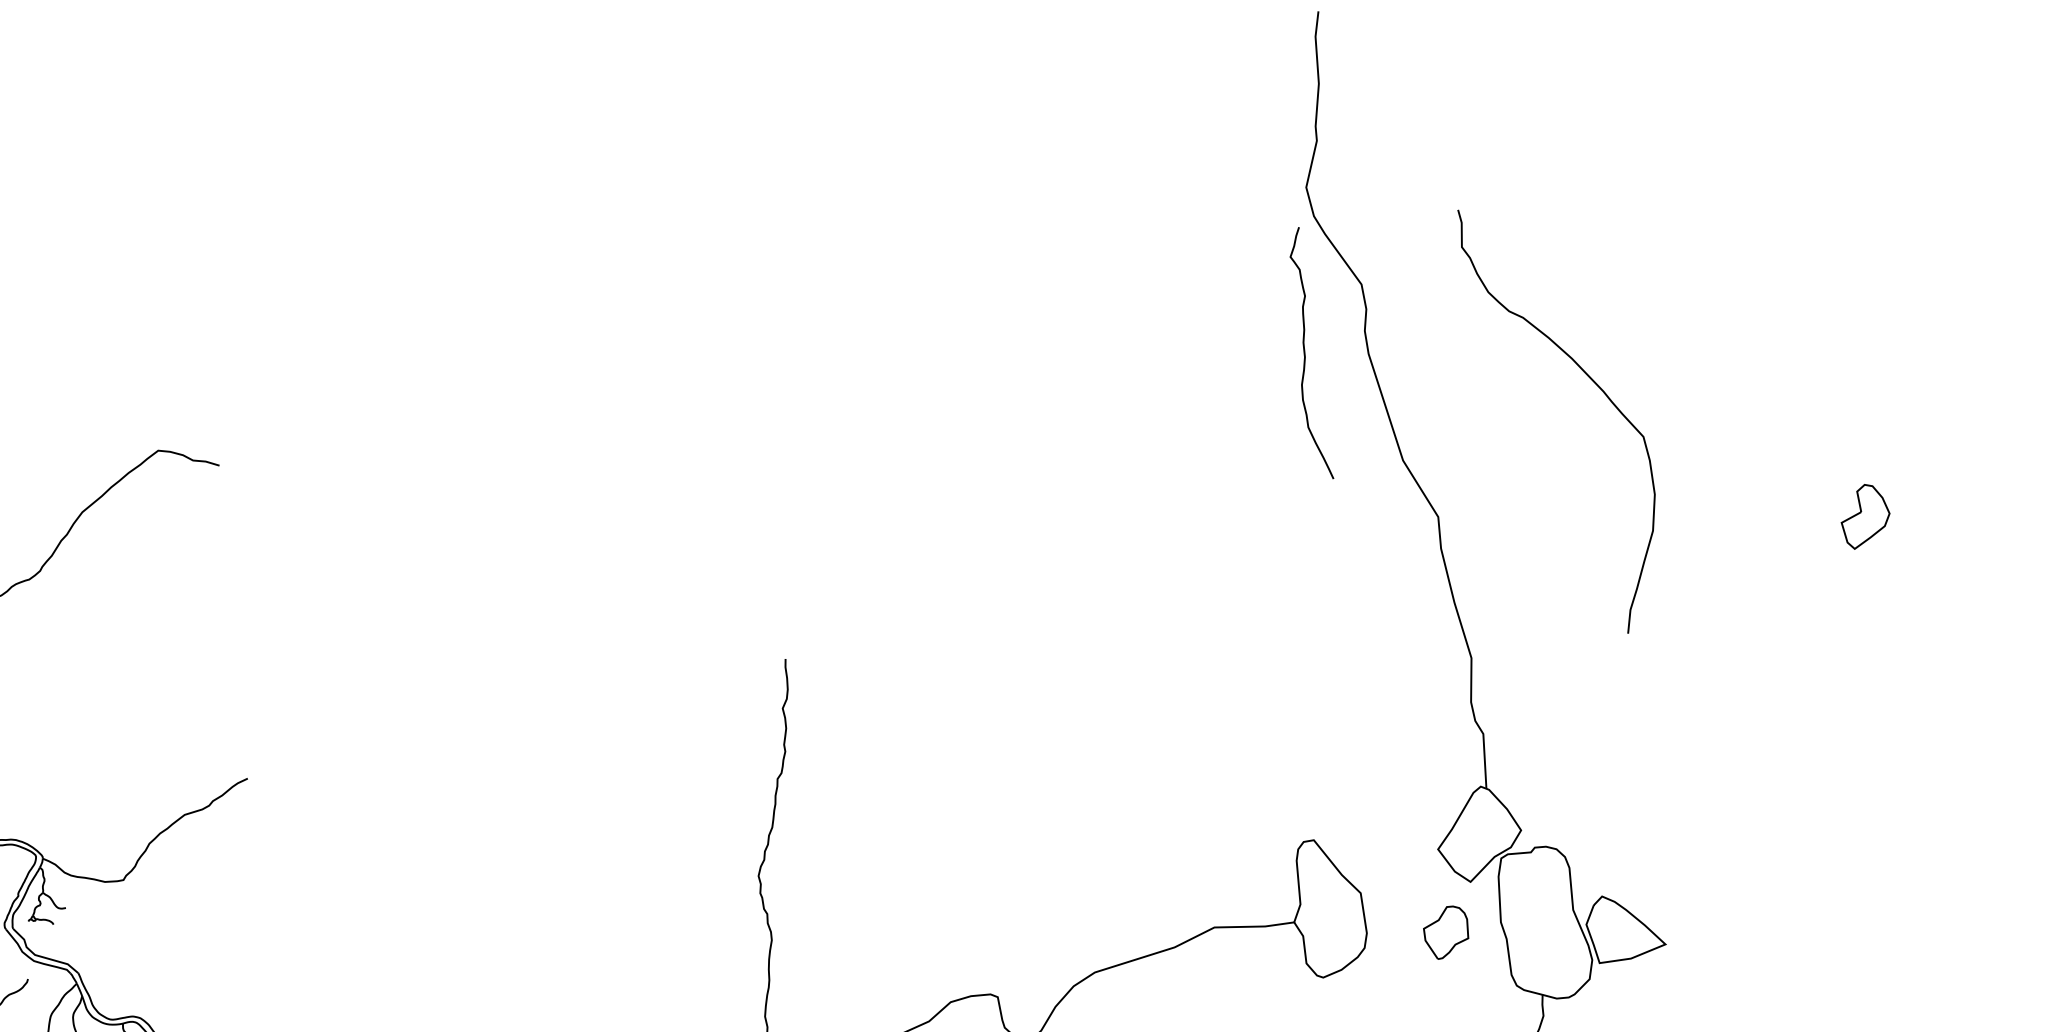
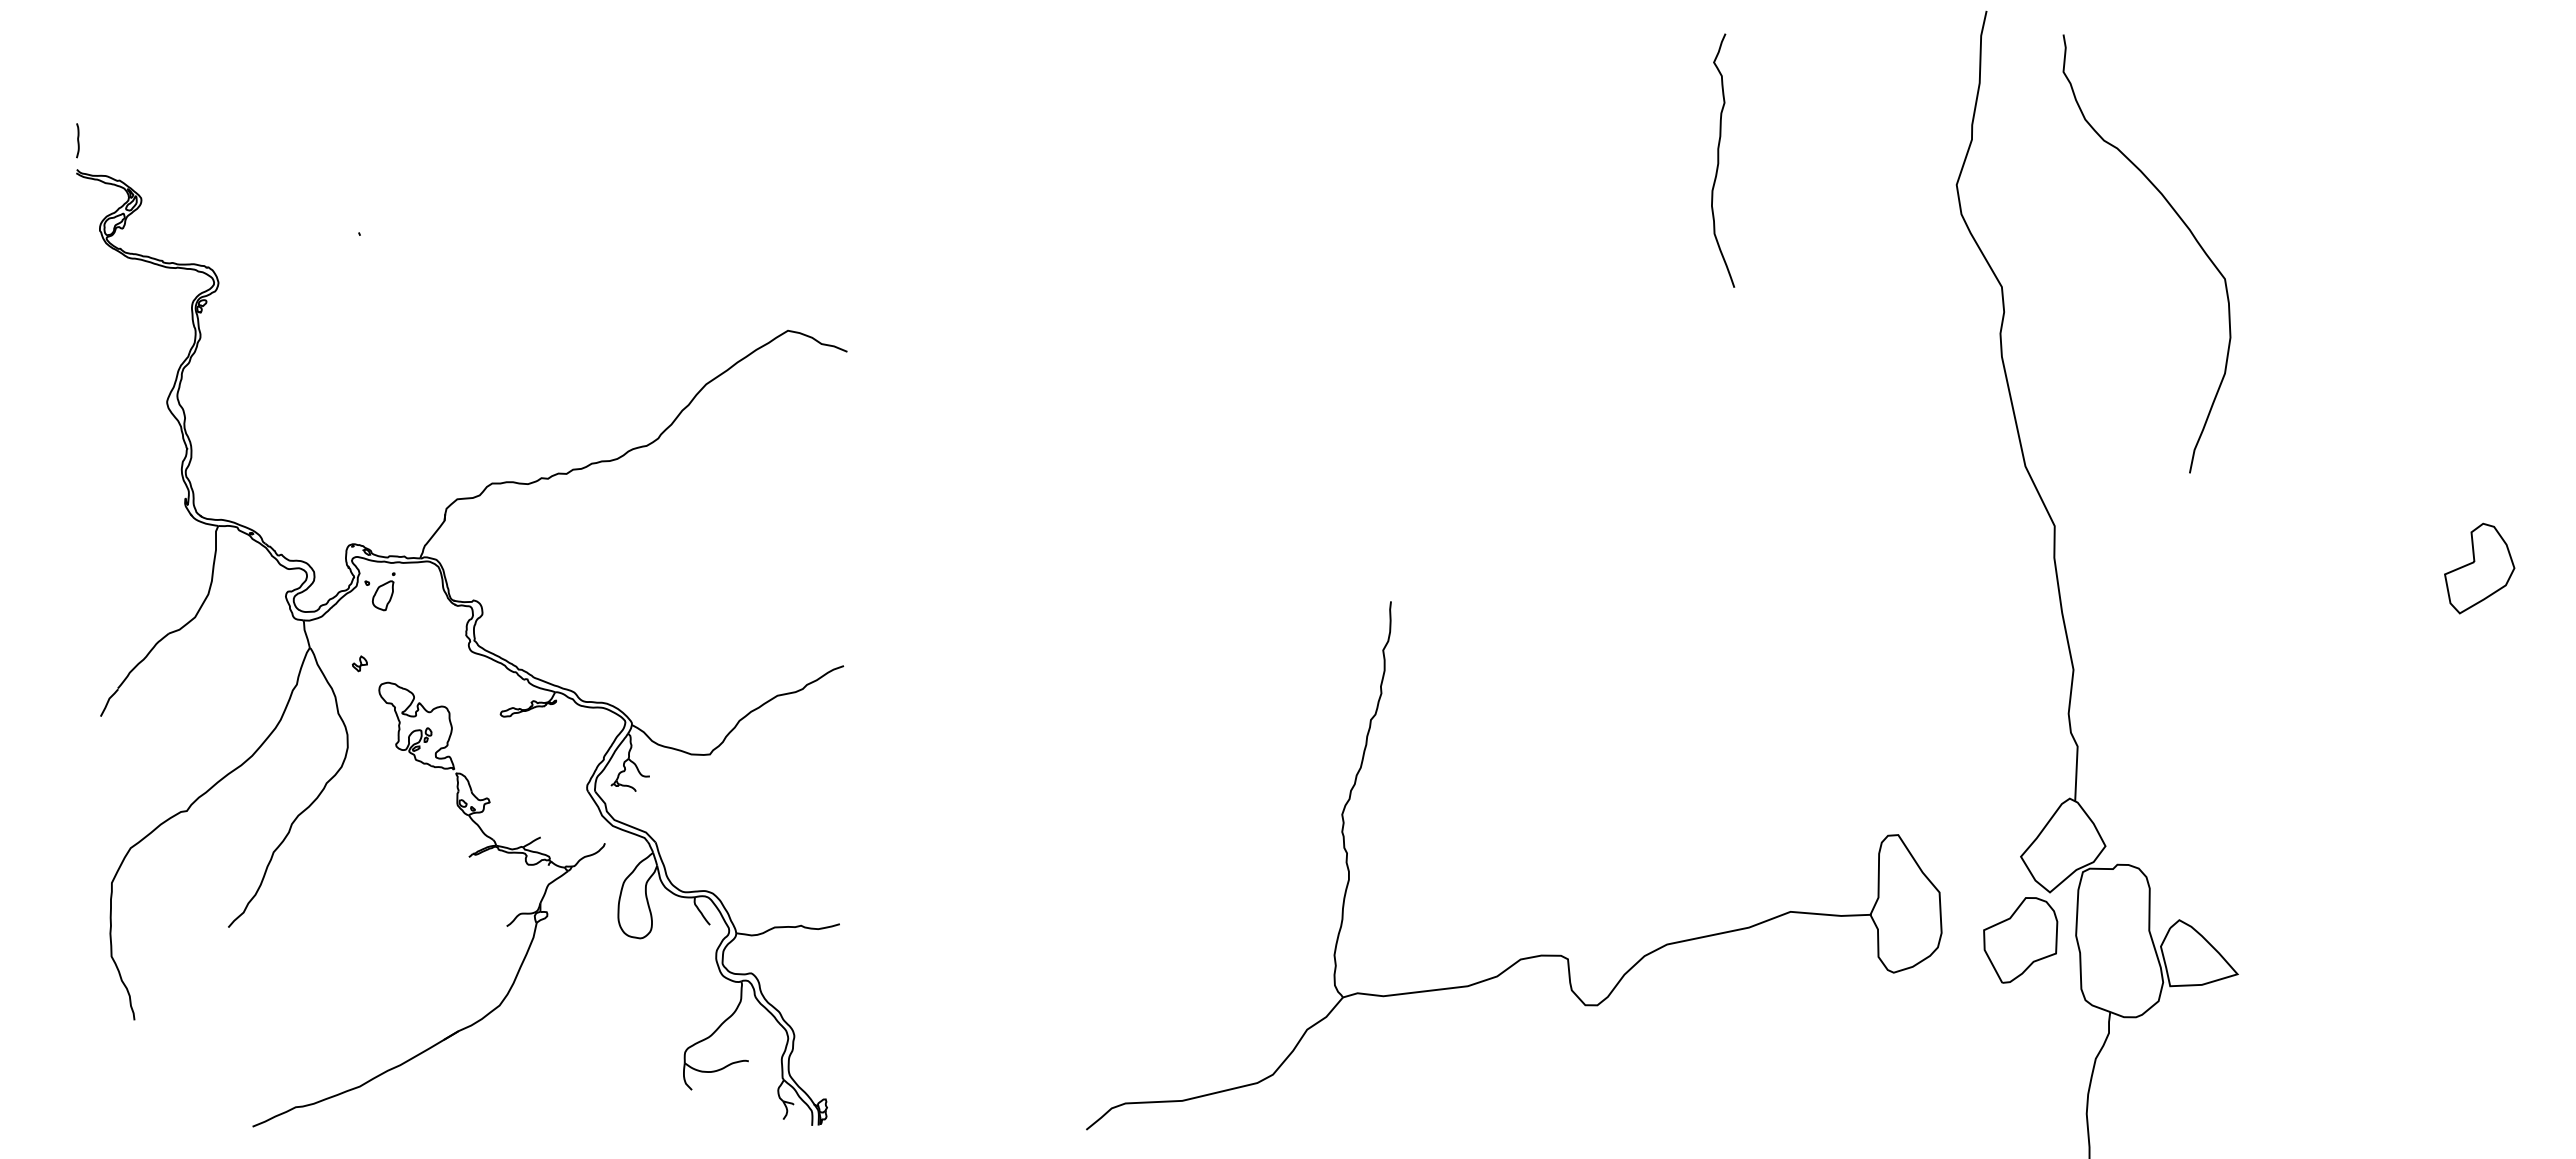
curve: (1305, 353) -> (1719, 160), moved
curve: (1598, 388) -> (2185, 226), moved
part: (1865, 516) -> (2479, 568), size x1.43
part: (1446, 932) -> (2020, 940), size x1.67

